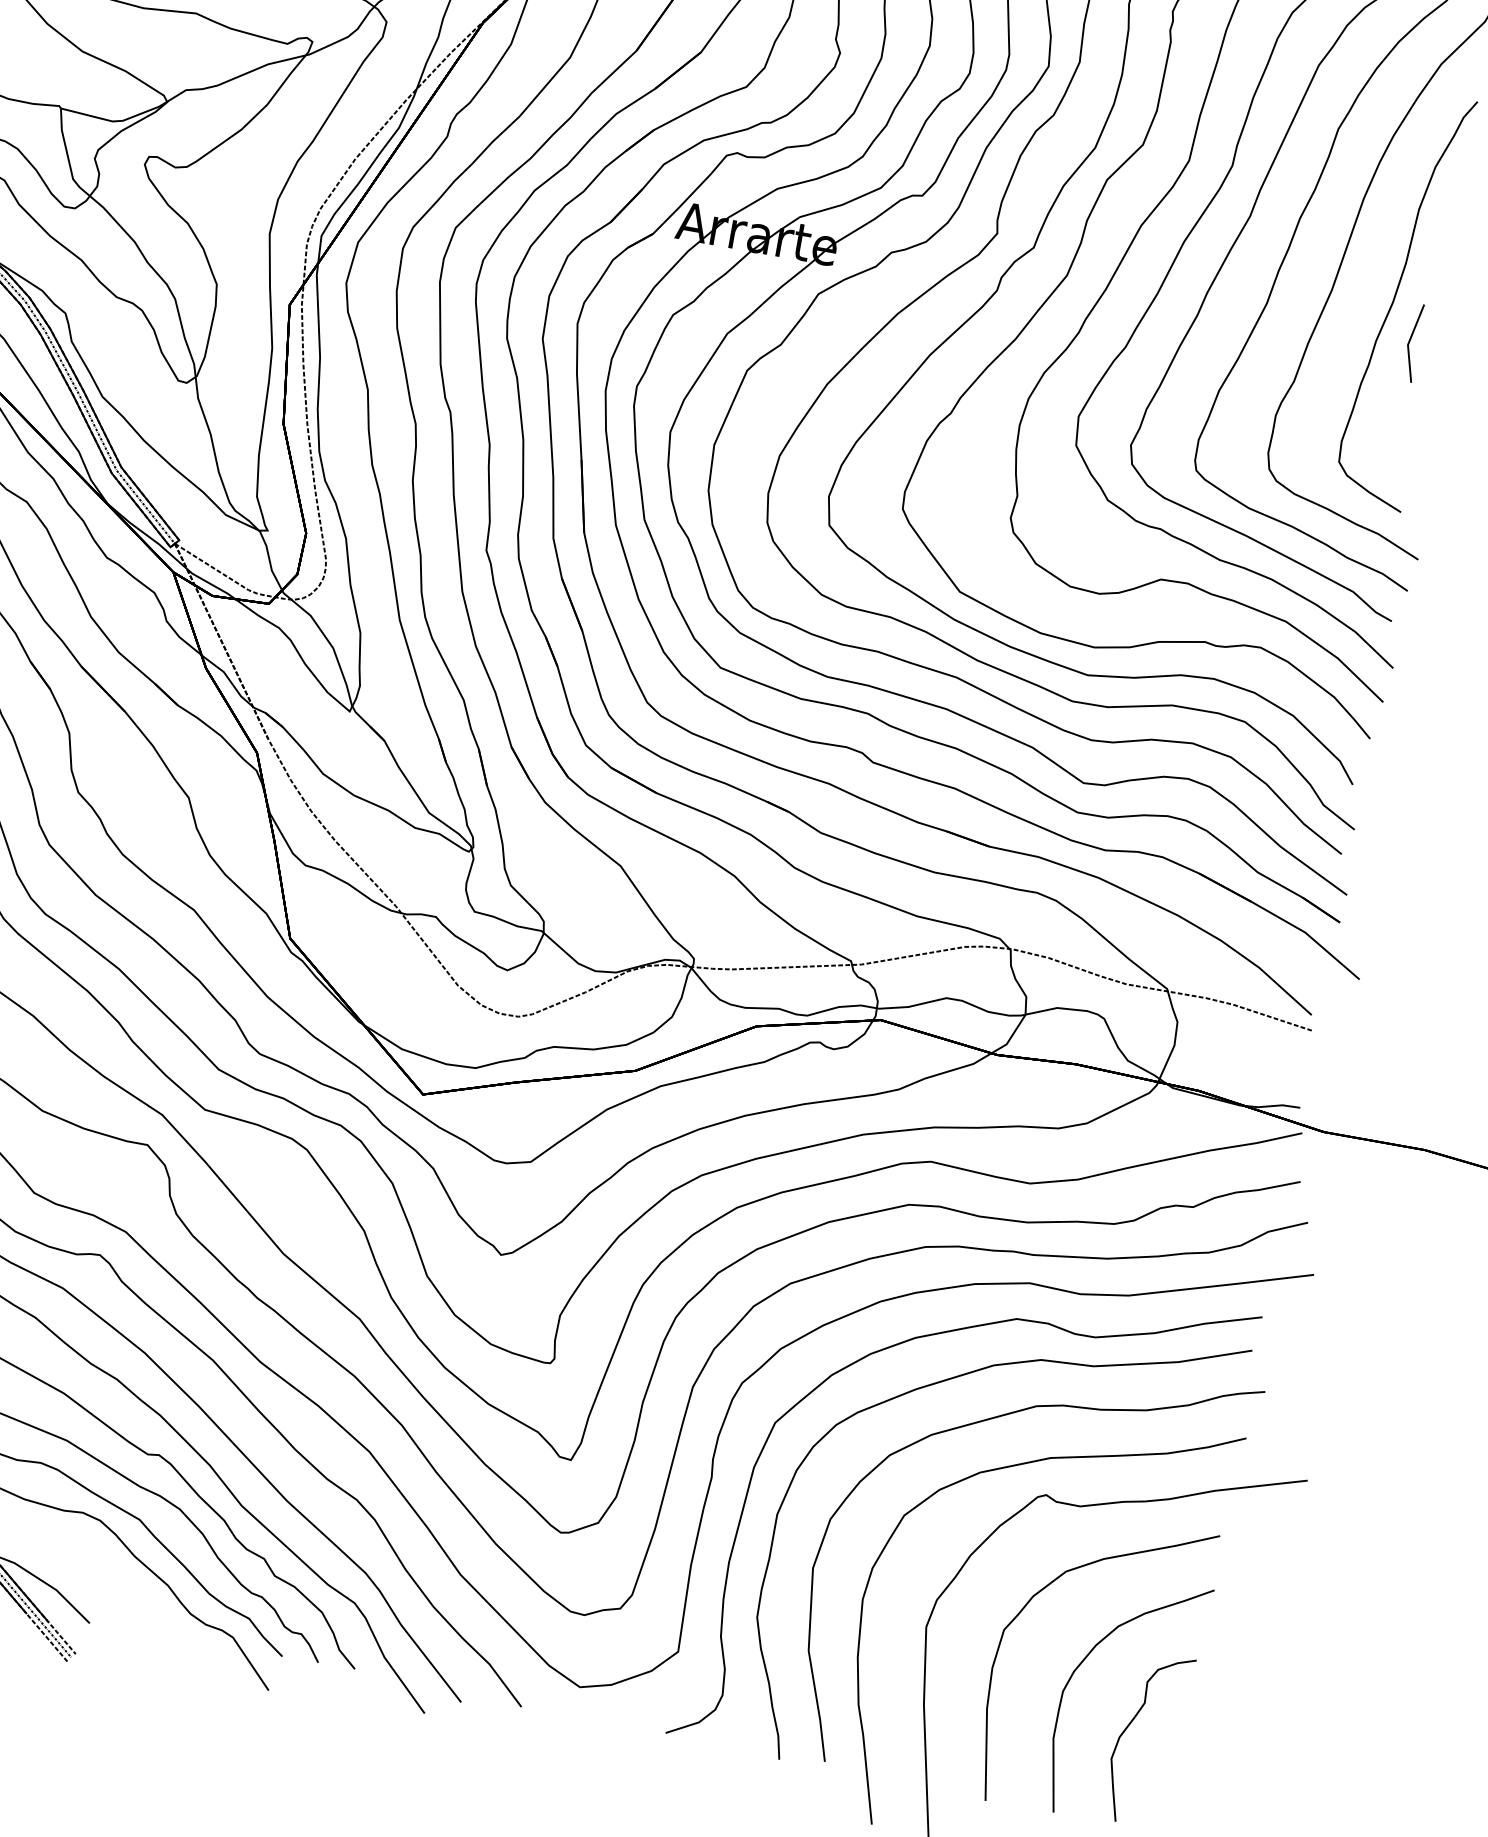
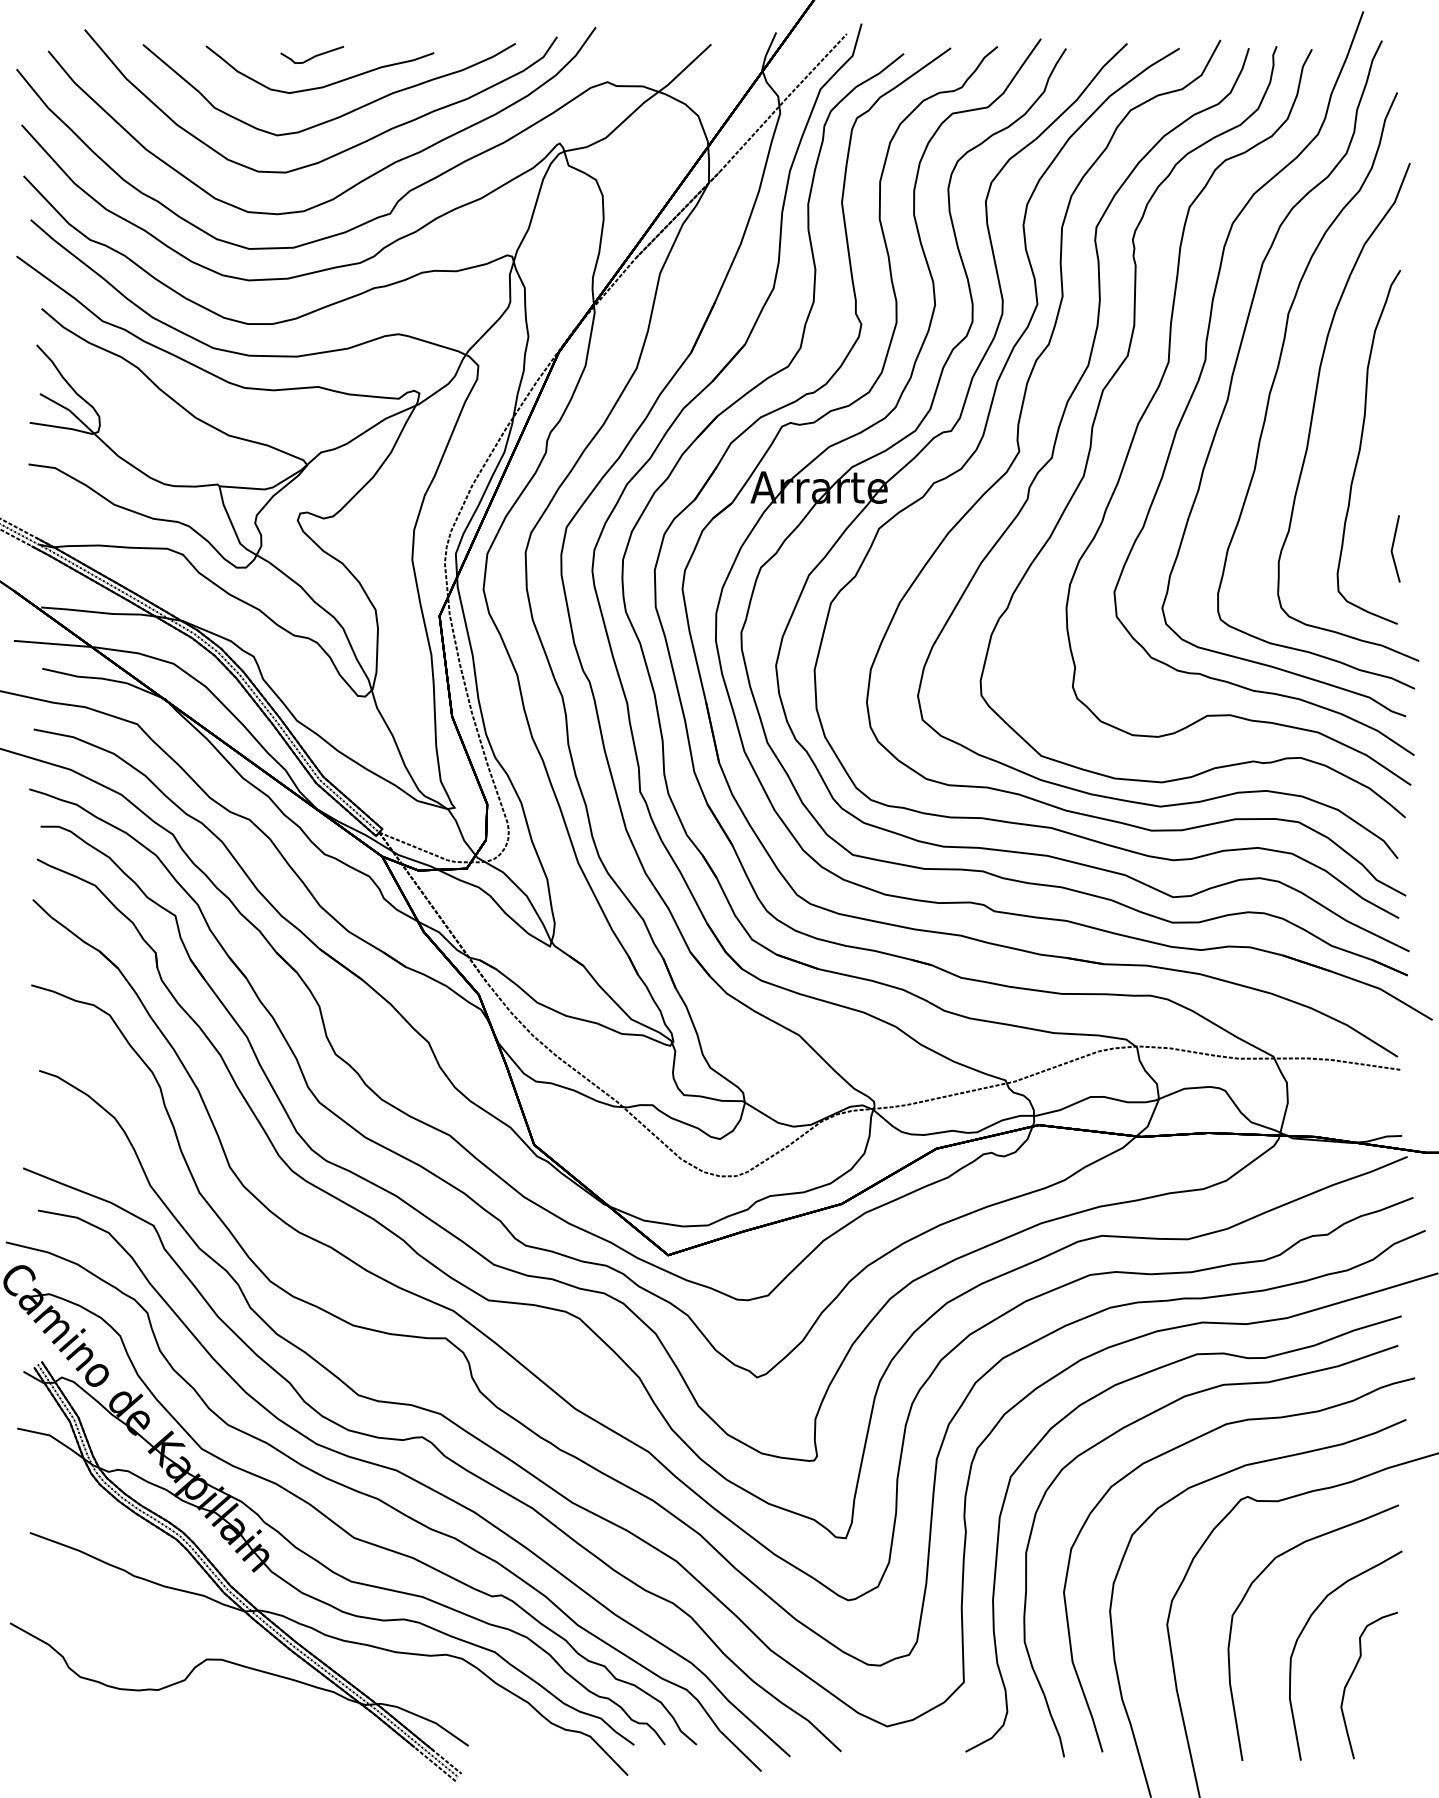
part: (1413, 342) -> (1395, 548), moved

